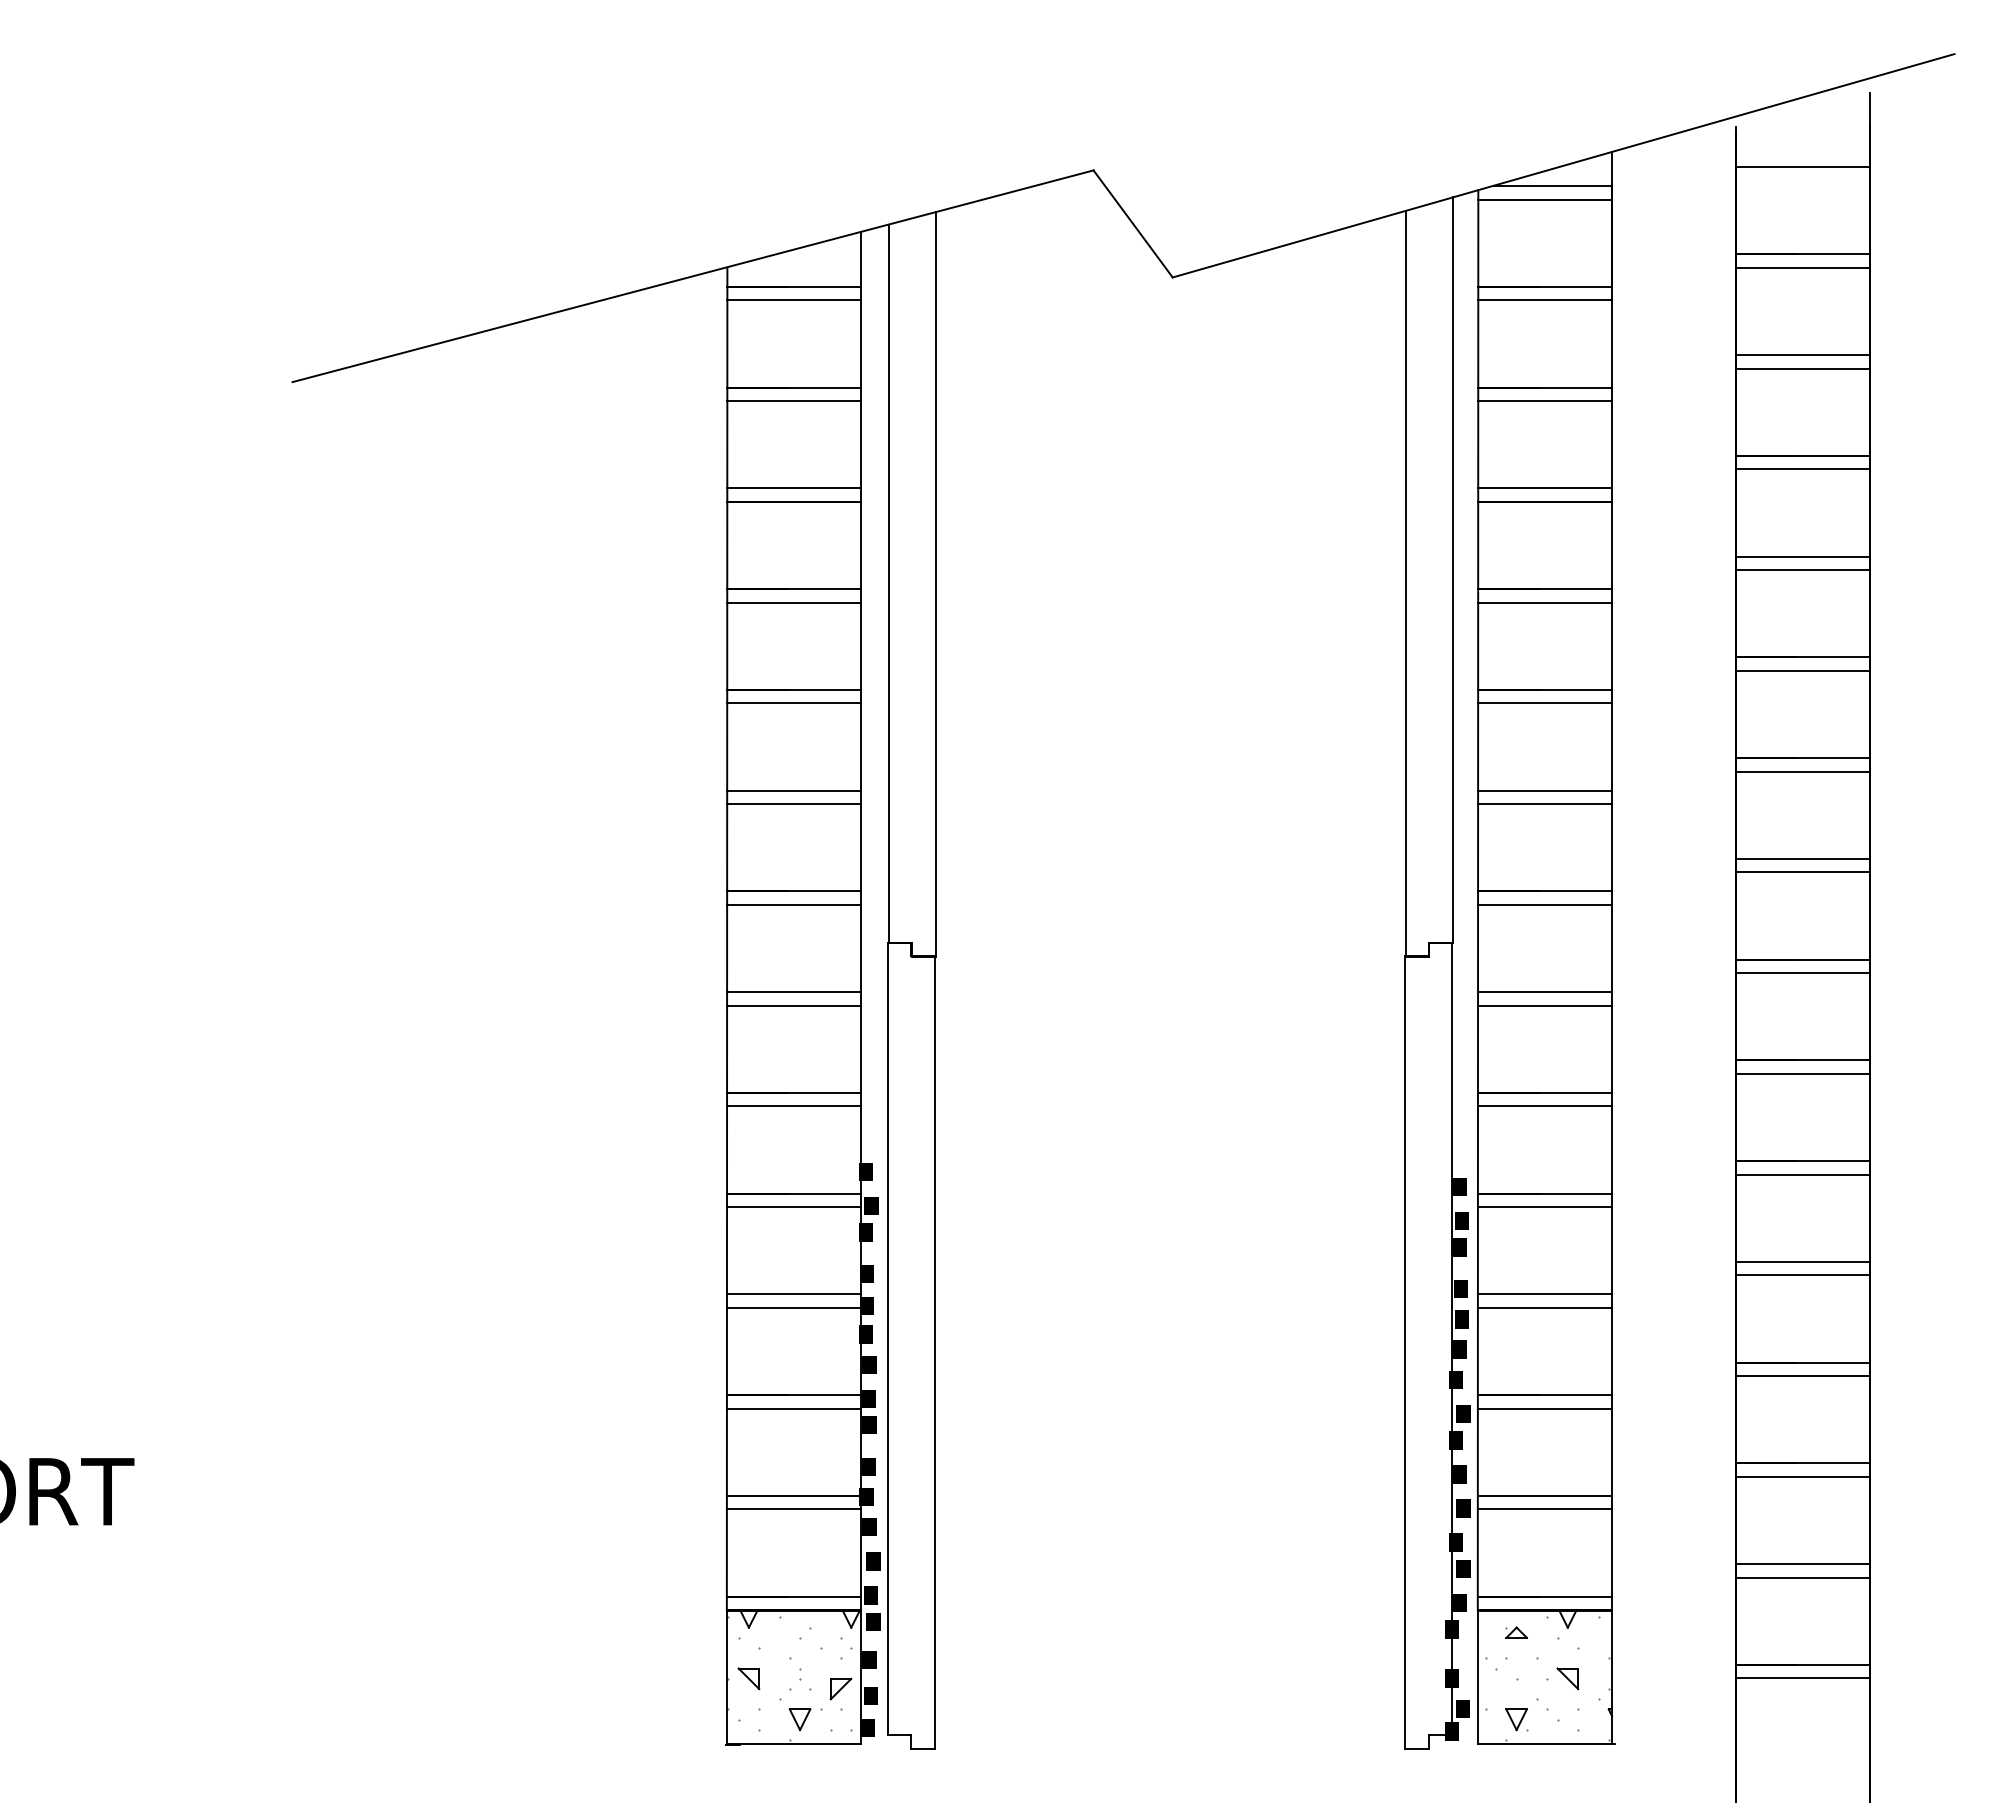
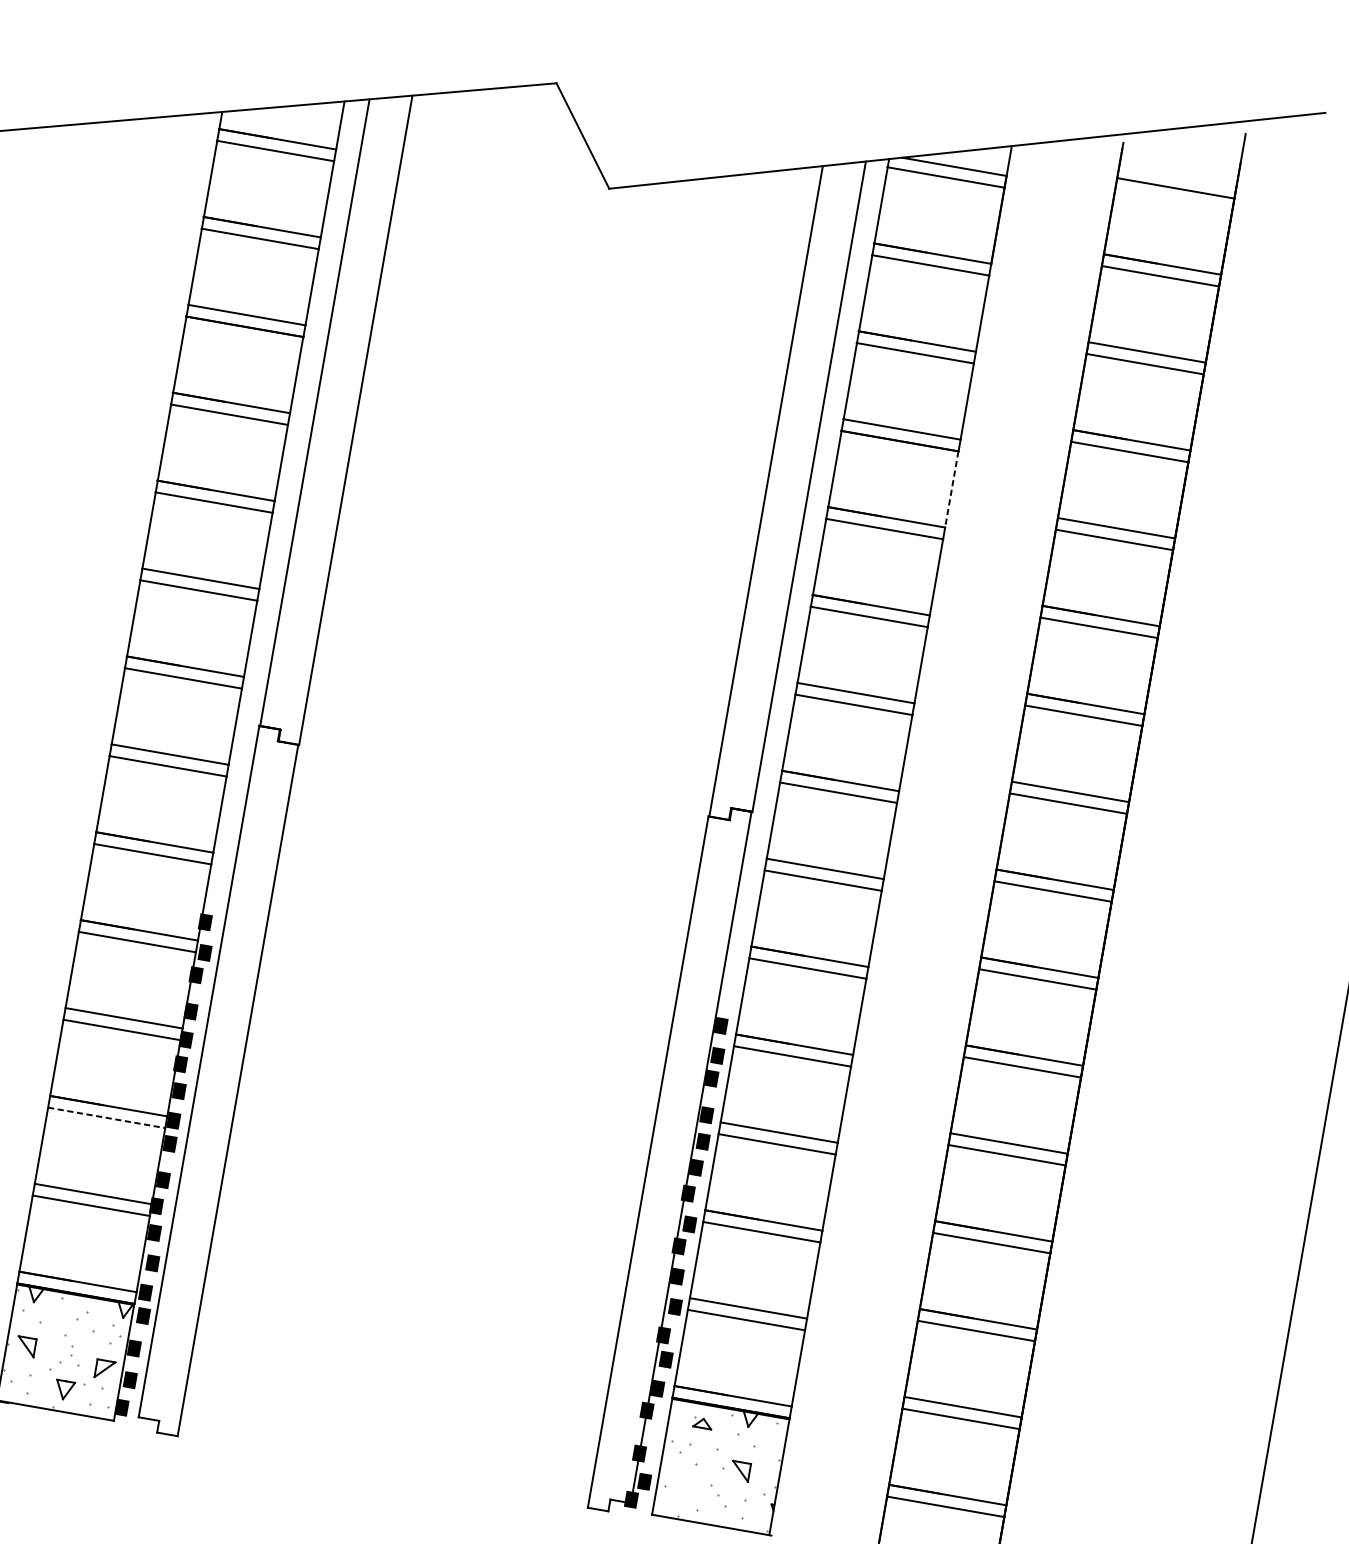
line: (1612, 545) -> (952, 489), solid -> dashed
line: (794, 1408) -> (107, 1117), solid -> dashed
part: (1516, 1719) -> (689, 1499), removed

